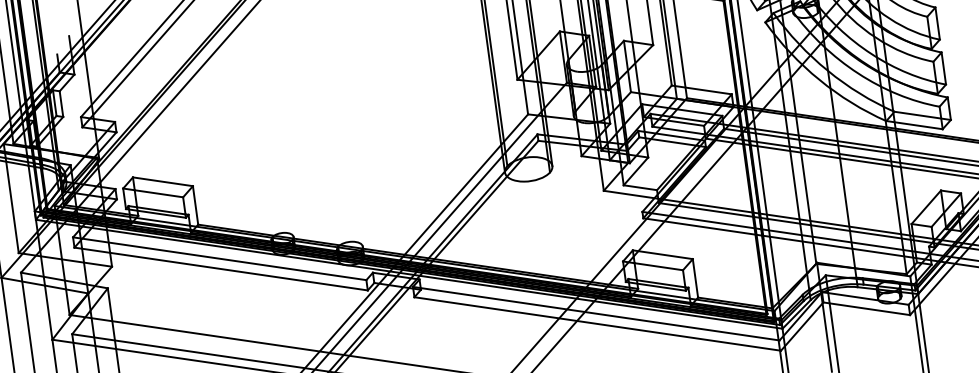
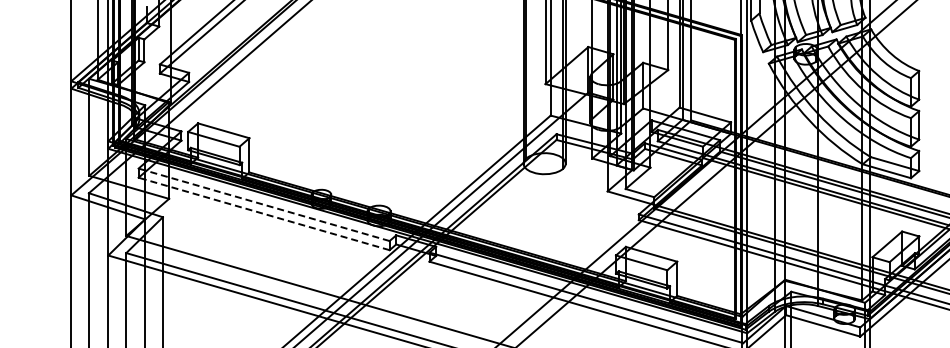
line: (220, 258) -> (264, 204), solid -> dashed
line: (221, 268) -> (264, 213), solid -> dashed

